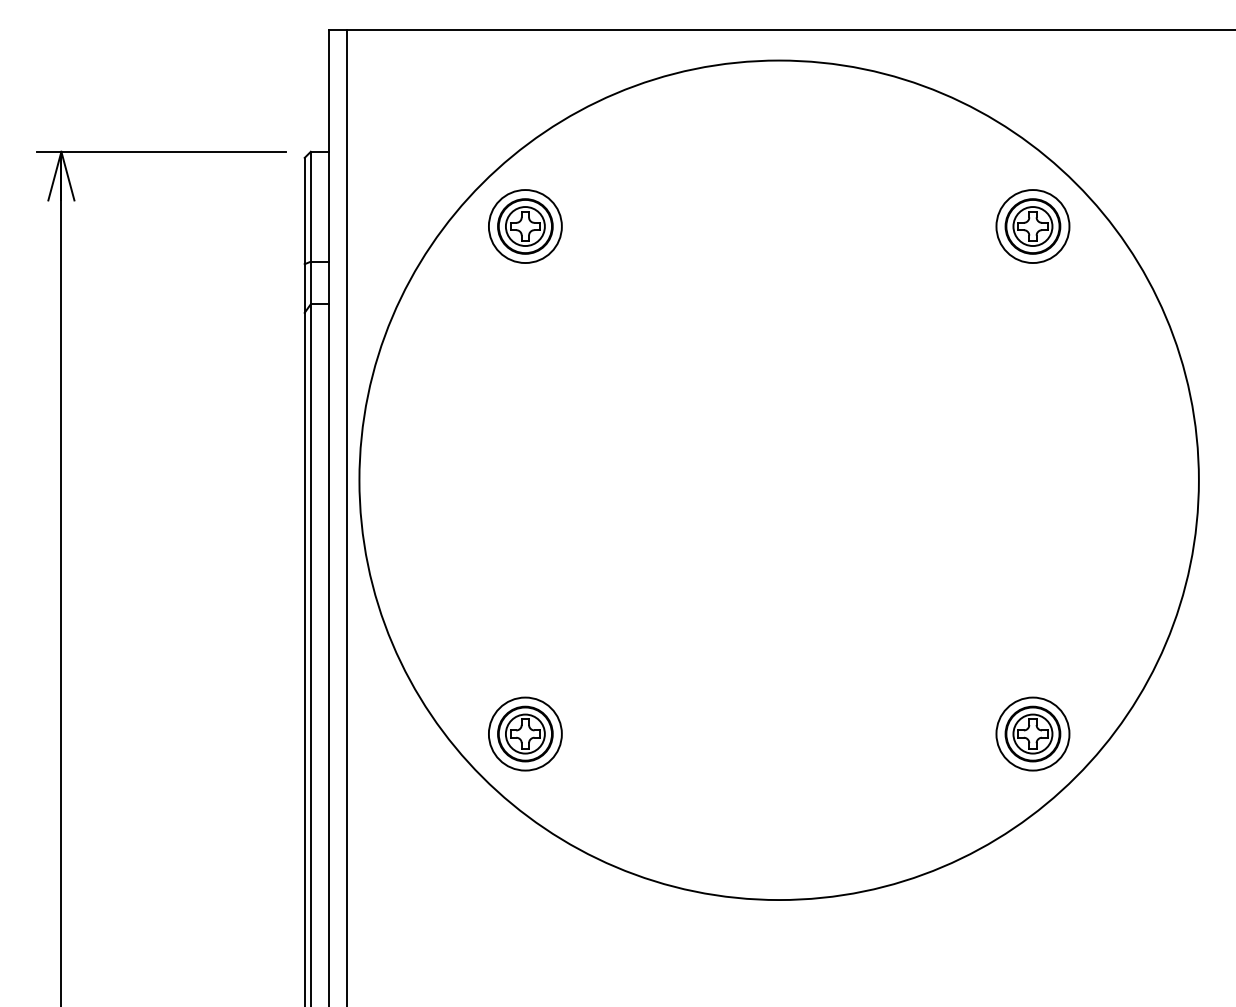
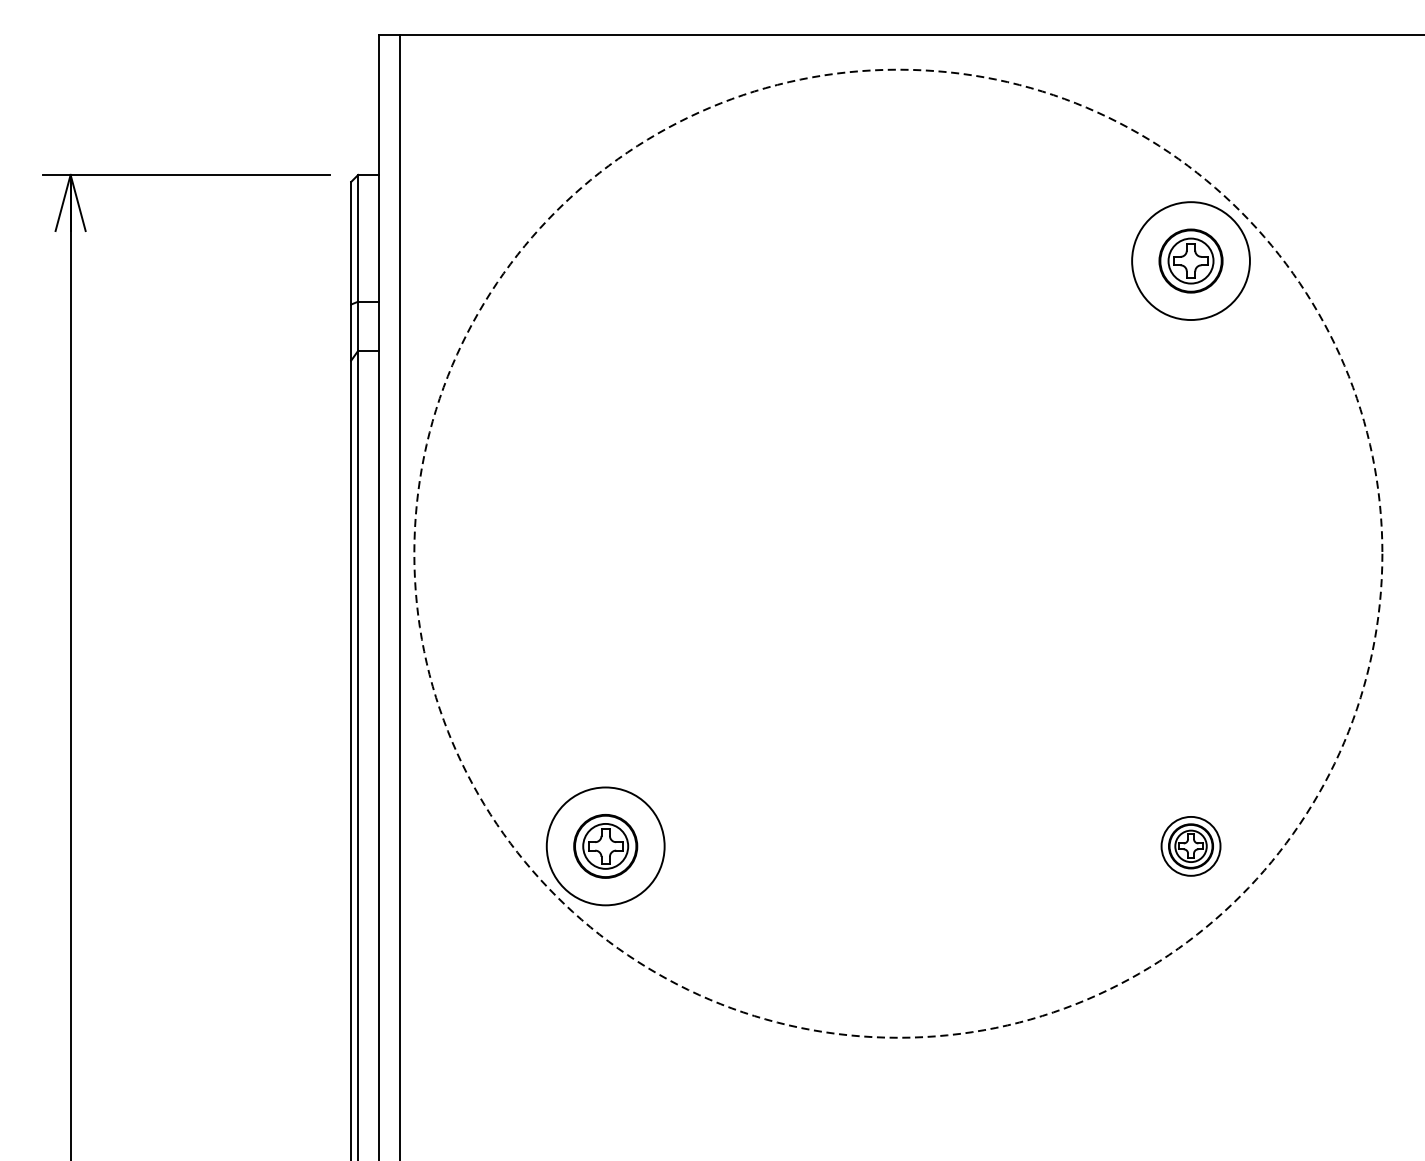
part: (525, 226) -> (605, 261), removed
circle: (1032, 226) -> (1190, 261), size x1.4
circle: (778, 480) -> (897, 553), solid -> dashed
circle: (524, 733) -> (604, 845), size x1.4
part: (1032, 733) -> (1190, 845), size x0.7

